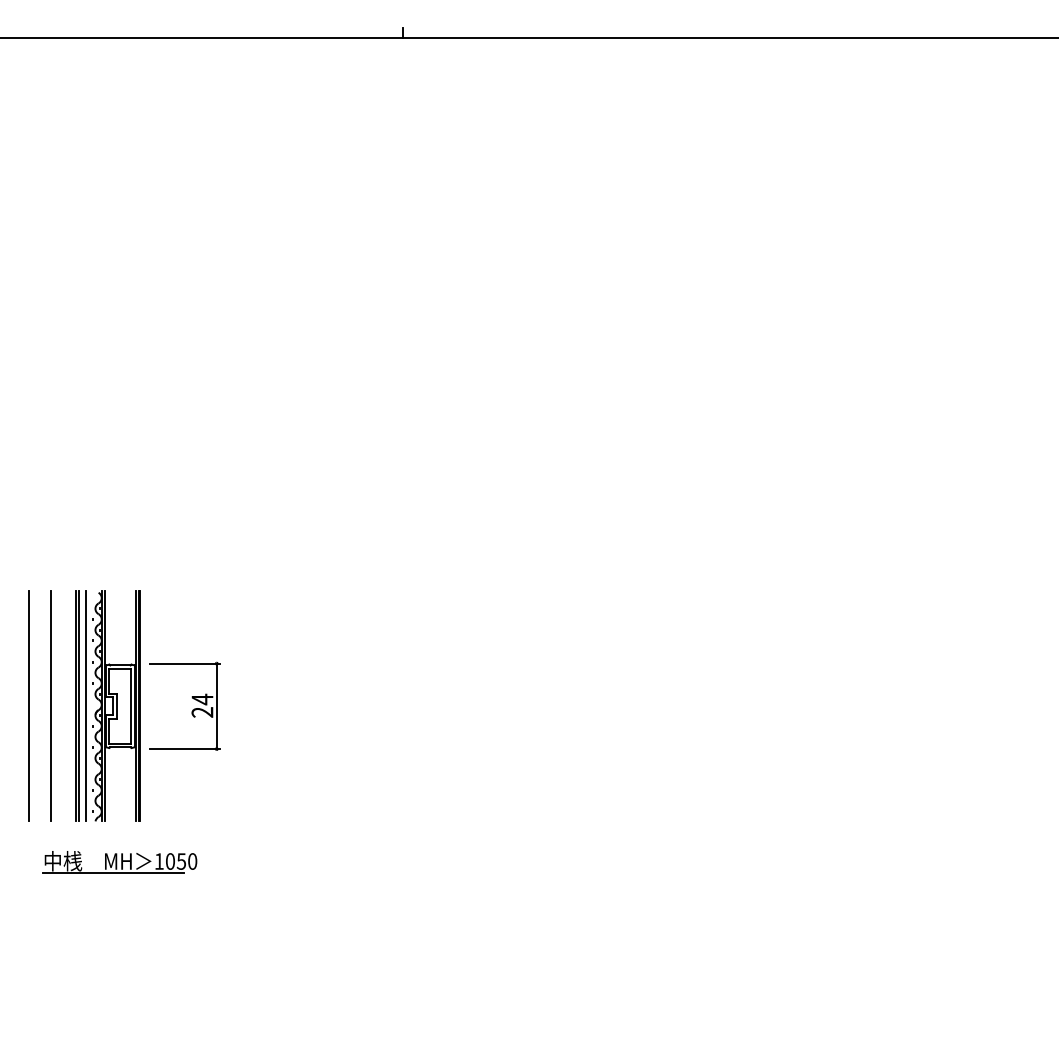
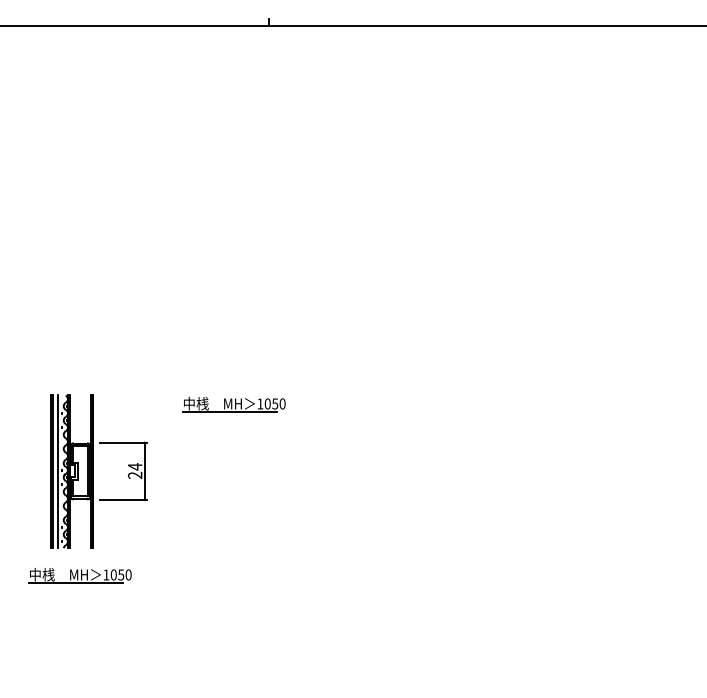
part: (349, 606) -> (233, 404), added
line: (29, 706) -> (19, 471), removed
line: (50, 706) -> (33, 471), removed

